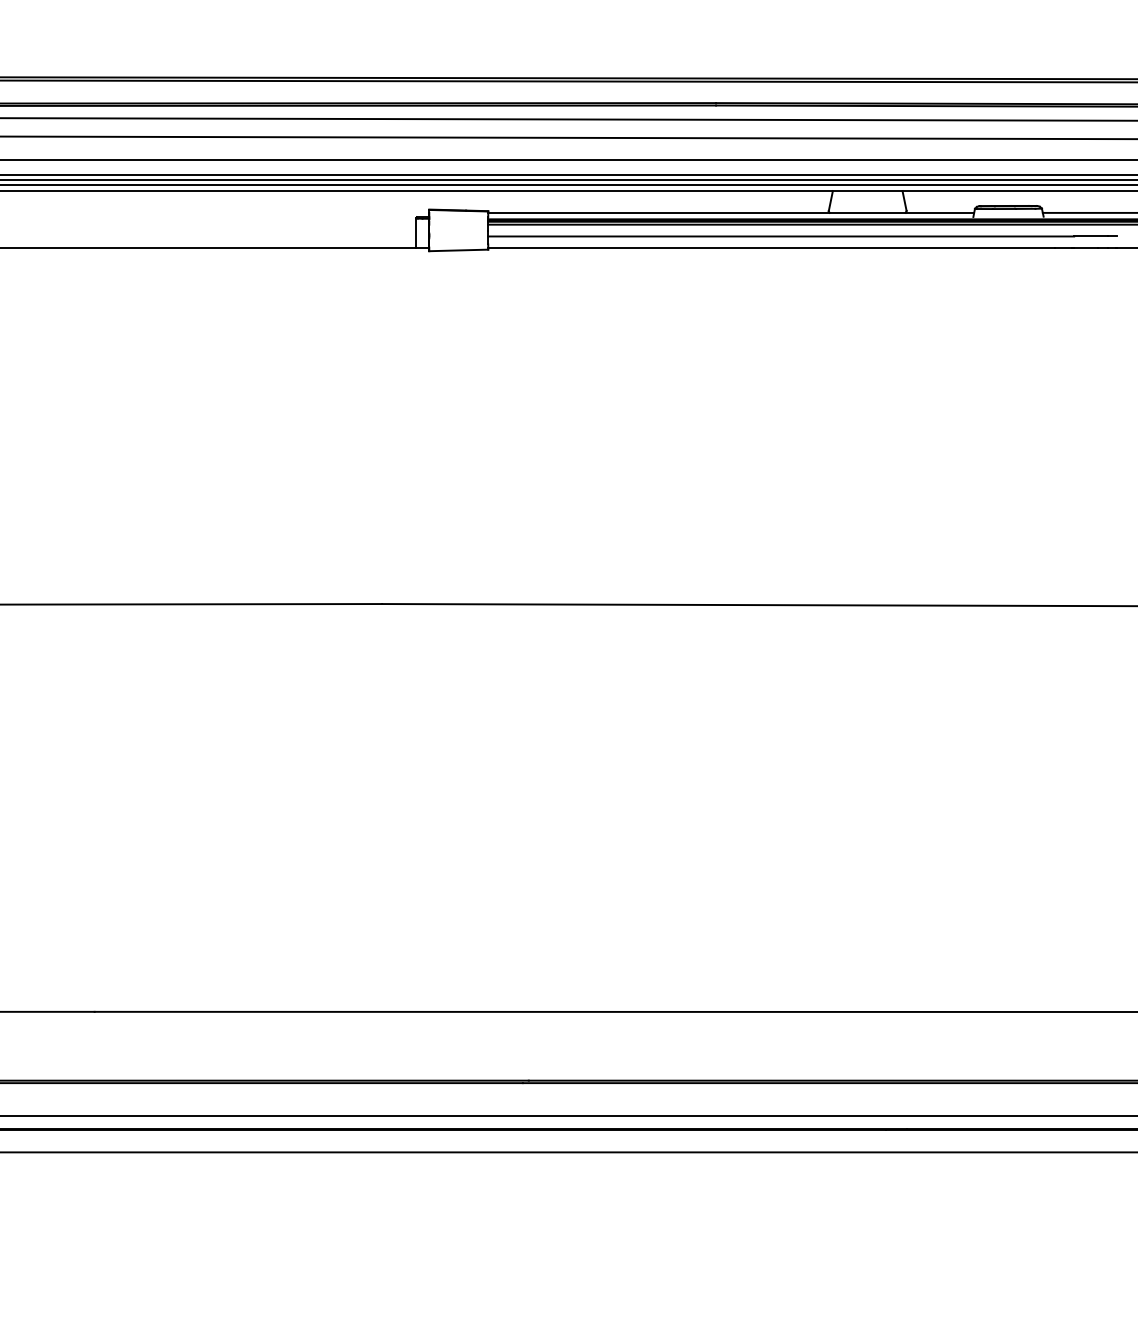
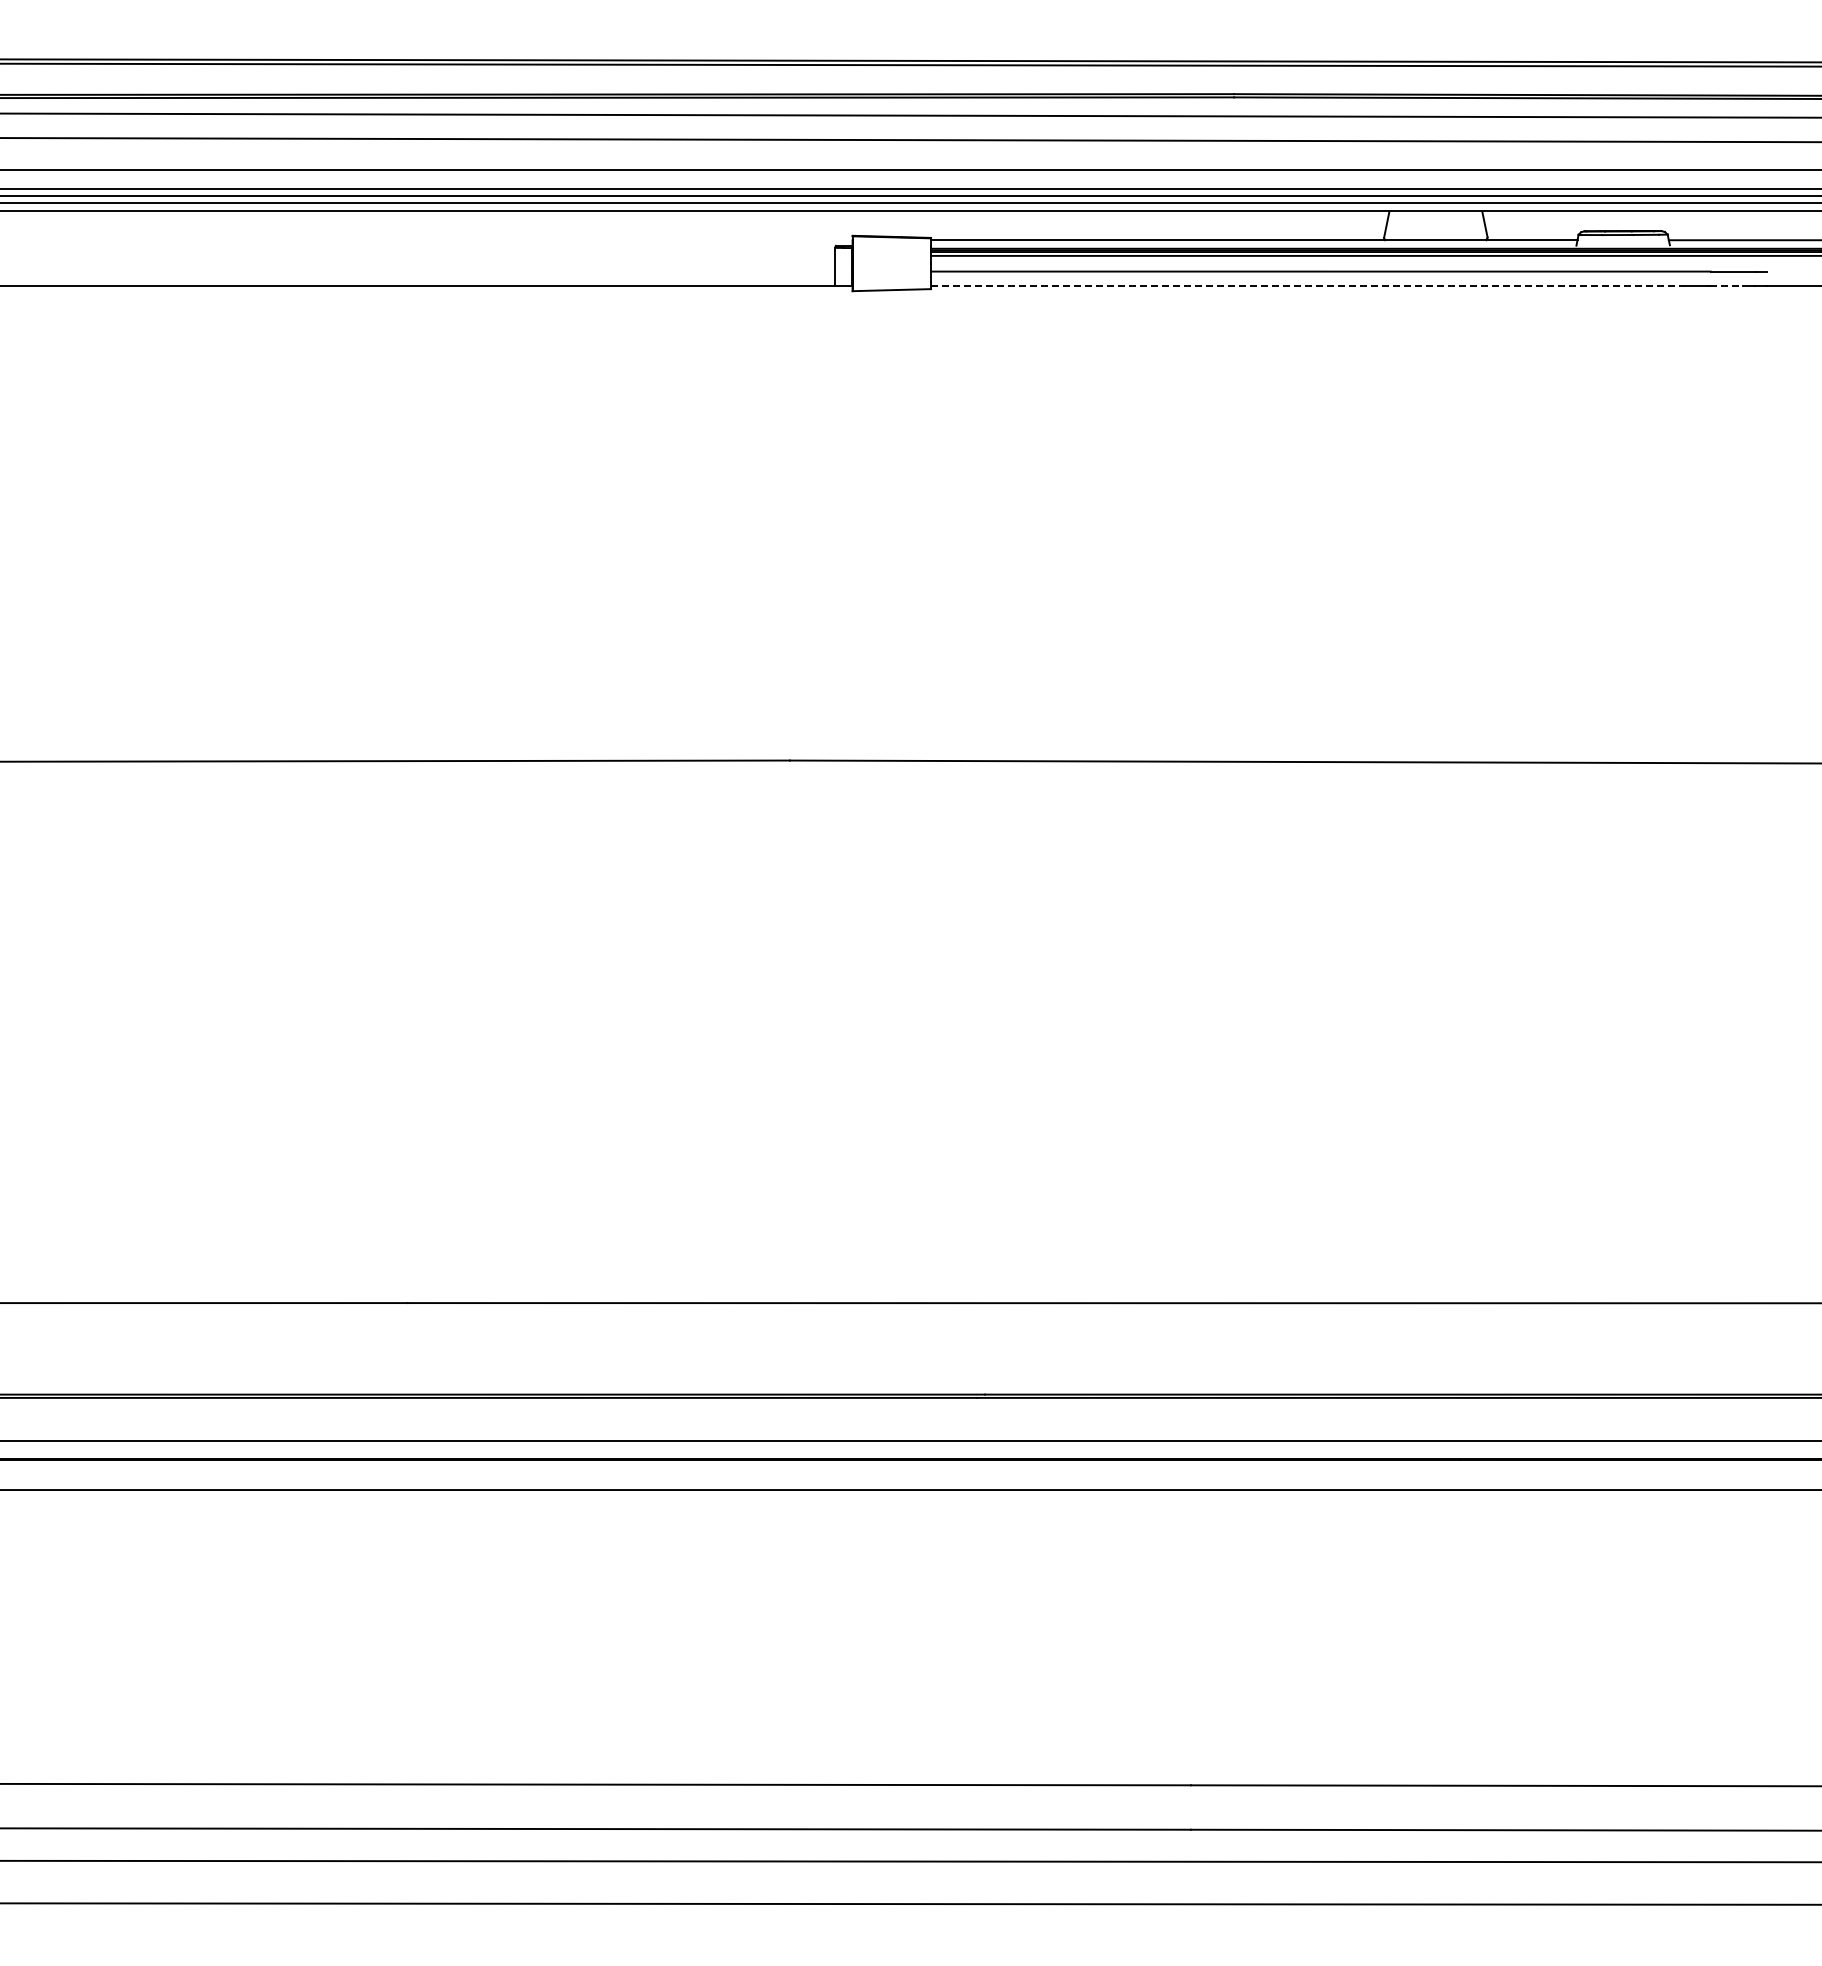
line: (771, 247) -> (1308, 286), solid -> dashed
line: (1086, 247) -> (1726, 286), solid -> dashed

